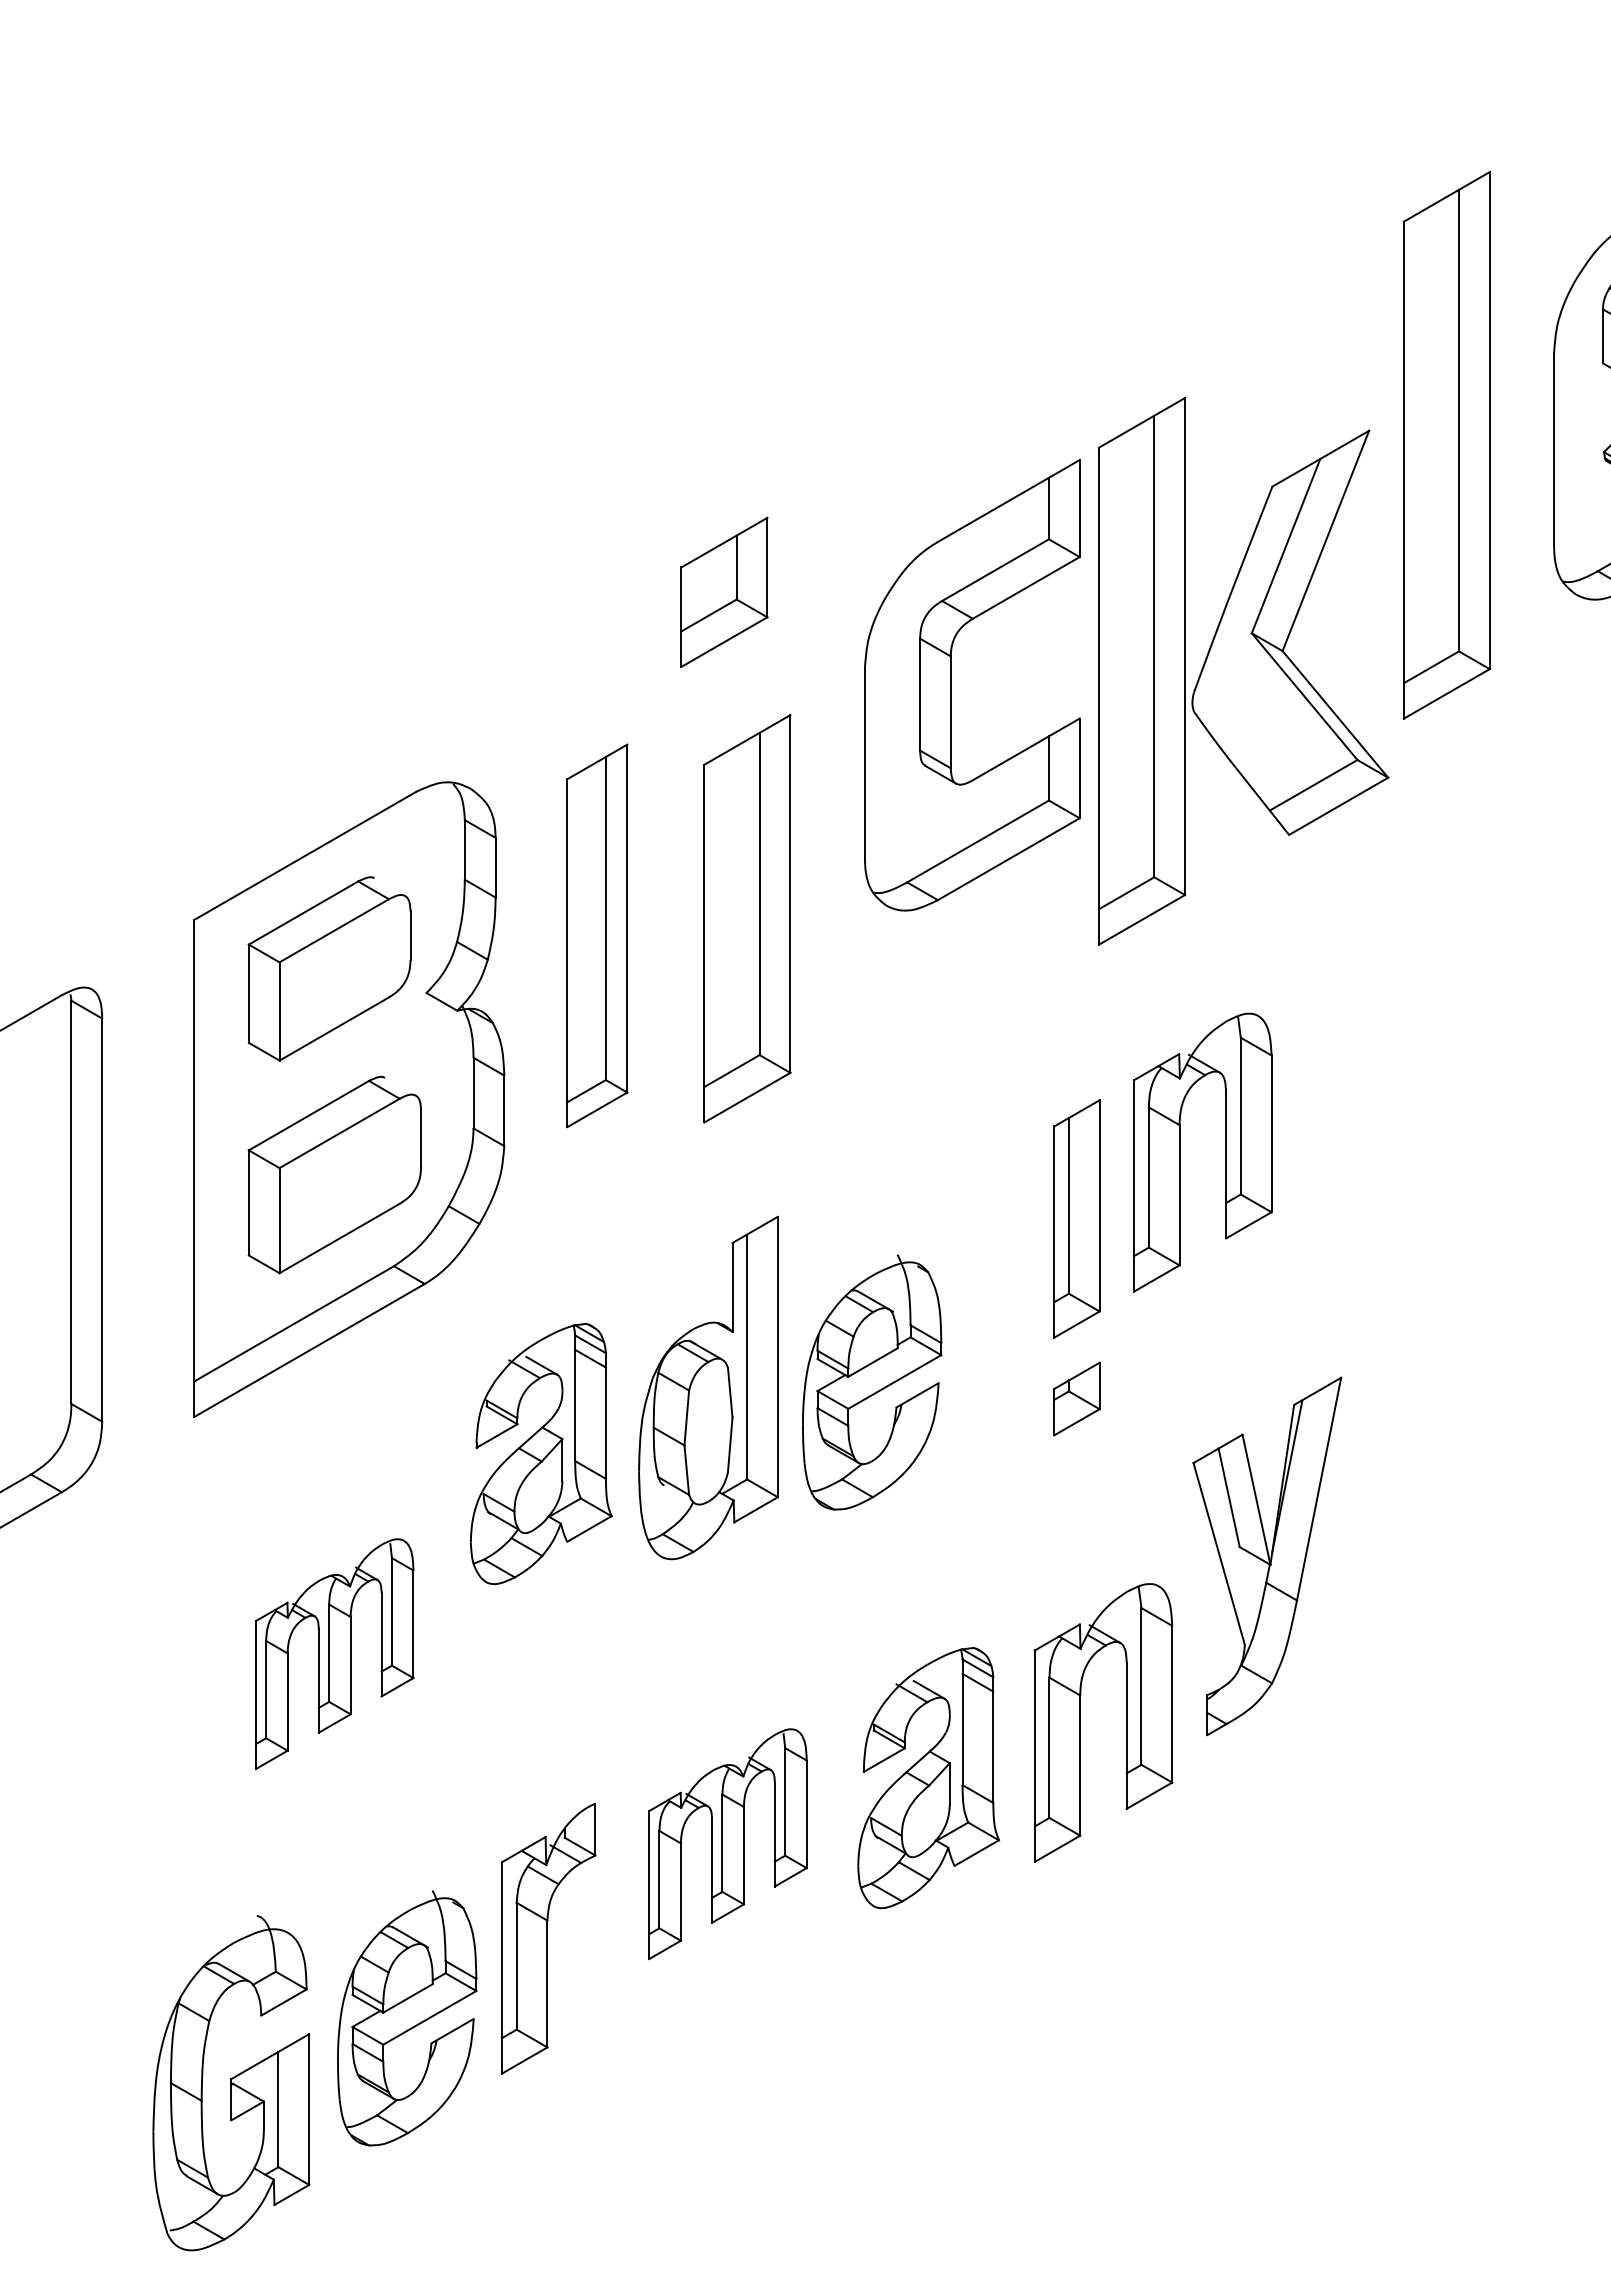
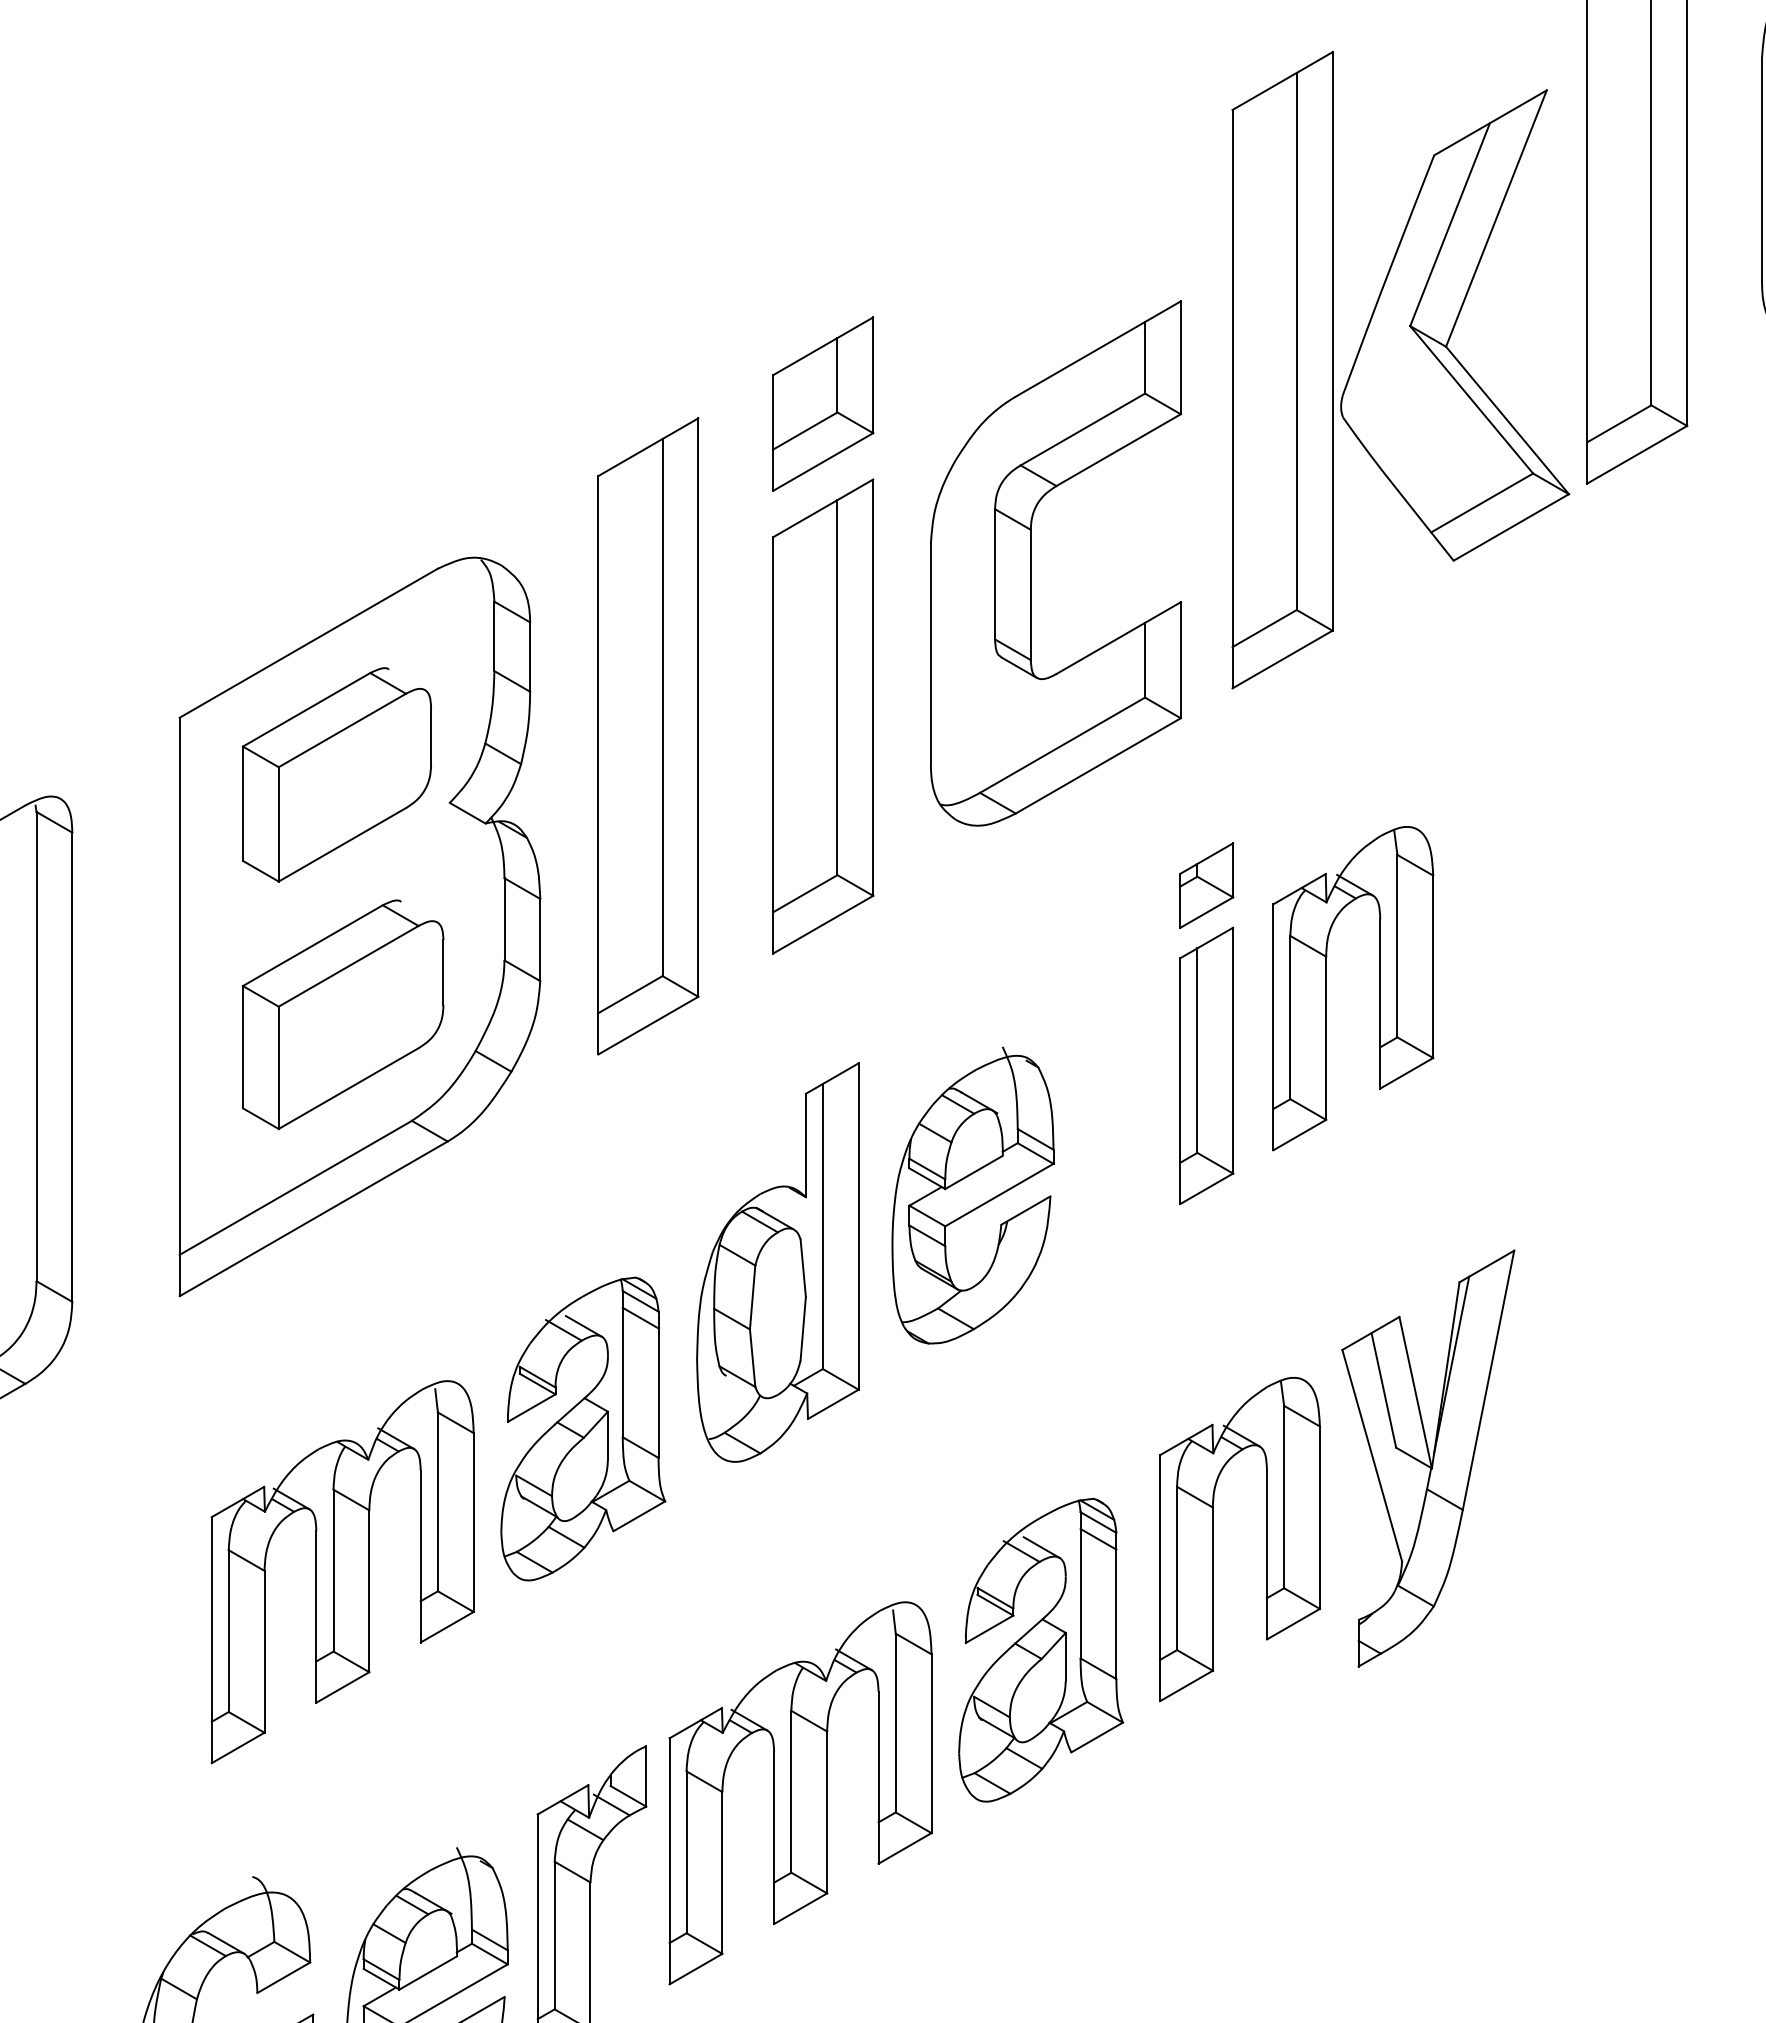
part: (724, 591) -> (823, 403), moved
part: (1243, 671) -> (1400, 370), moved
part: (951, 685) -> (1031, 563), moved
part: (597, 935) -> (648, 735), size x1.43
part: (872, 1382) -> (973, 1195), moved
part: (1076, 1398) -> (1206, 884), moved
part: (541, 1453) -> (583, 1428), moved
part: (334, 1654) -> (342, 1572), size x1.43
part: (1080, 1722) -> (1213, 1538), moved
part: (928, 1778) -> (1040, 1650), moved
part: (727, 1844) -> (800, 1793), size x1.43

